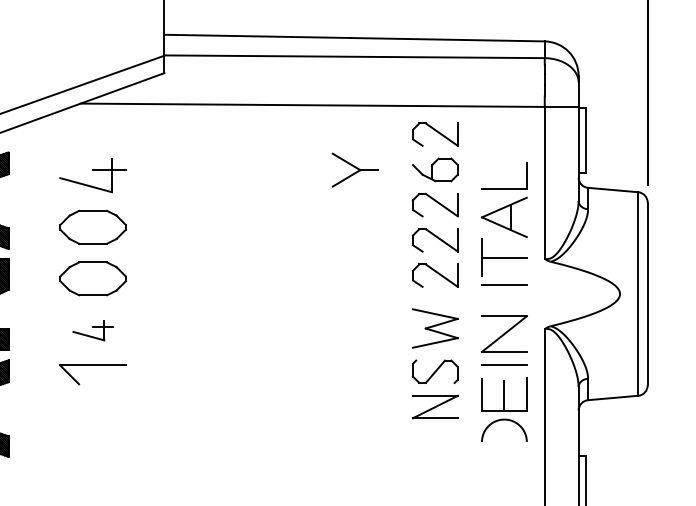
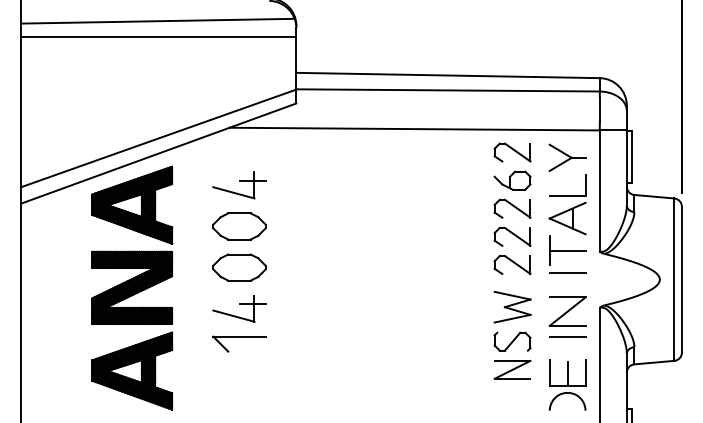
part: (355, 169) -> (567, 157), moved
part: (93, 330) -> (239, 308), size x1.67
part: (504, 409) -> (567, 384), moved

